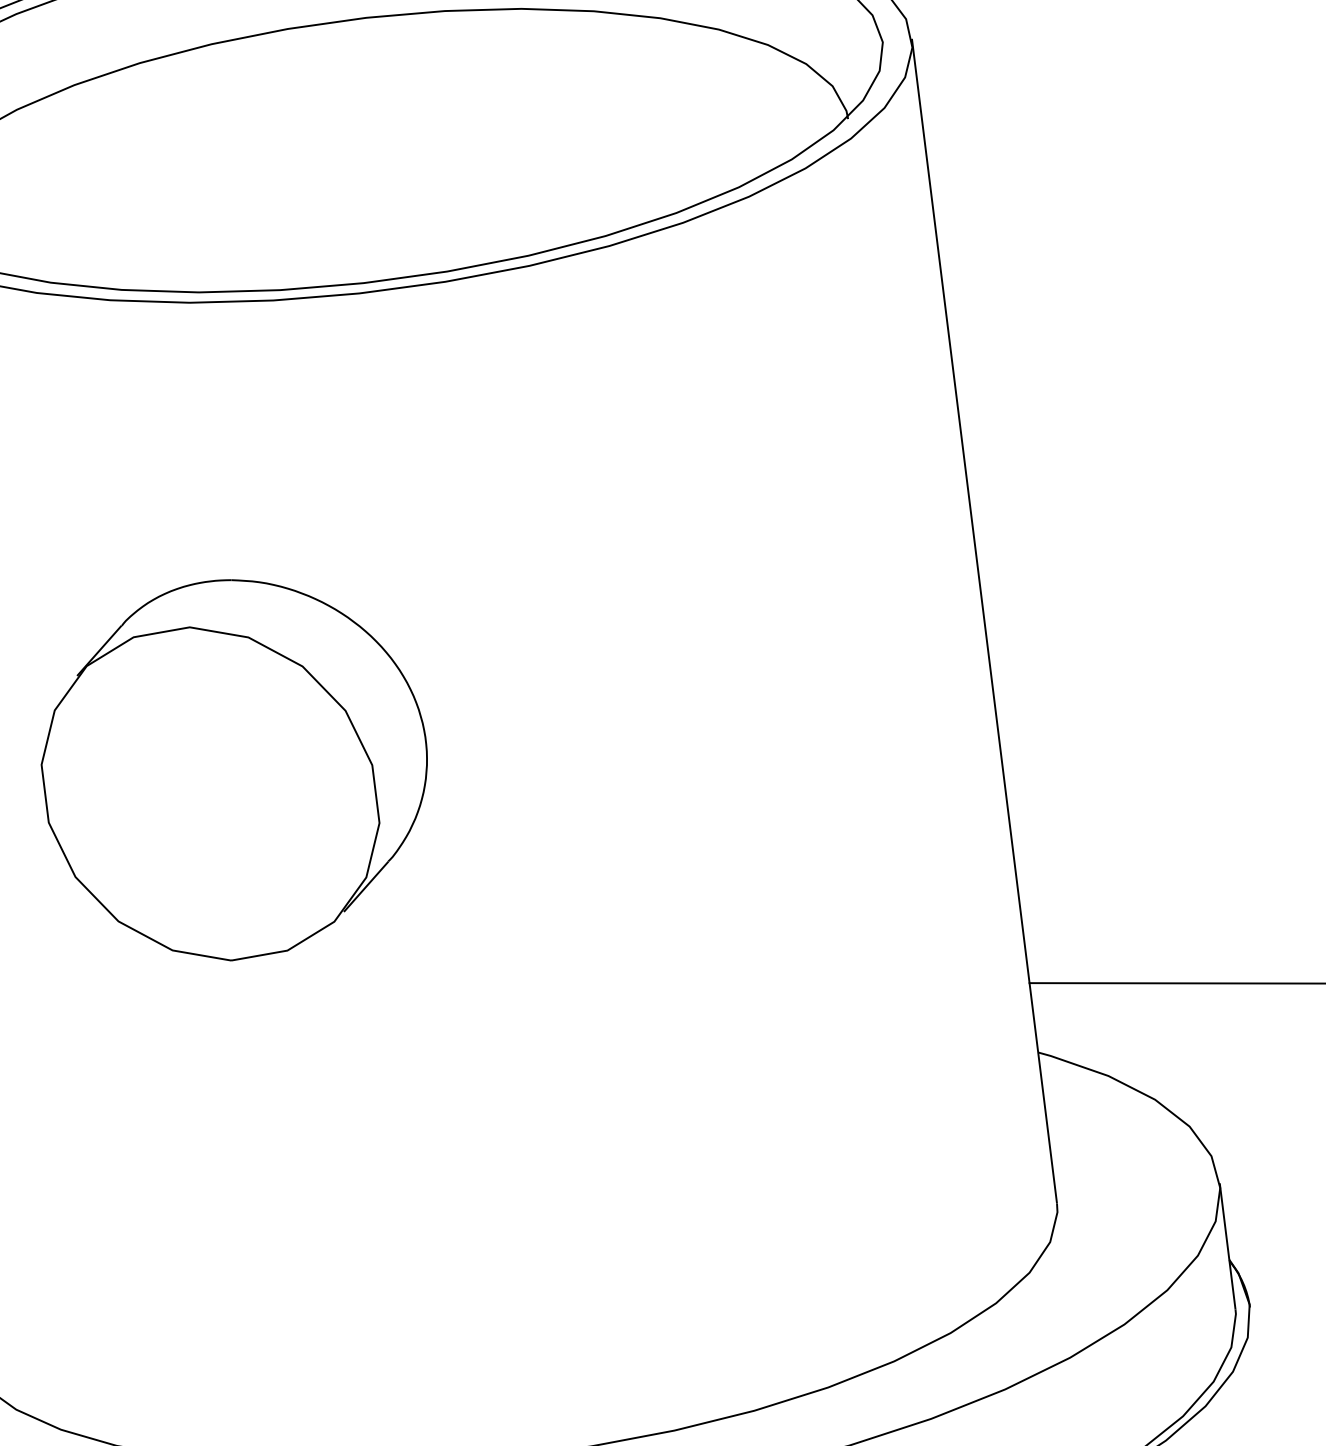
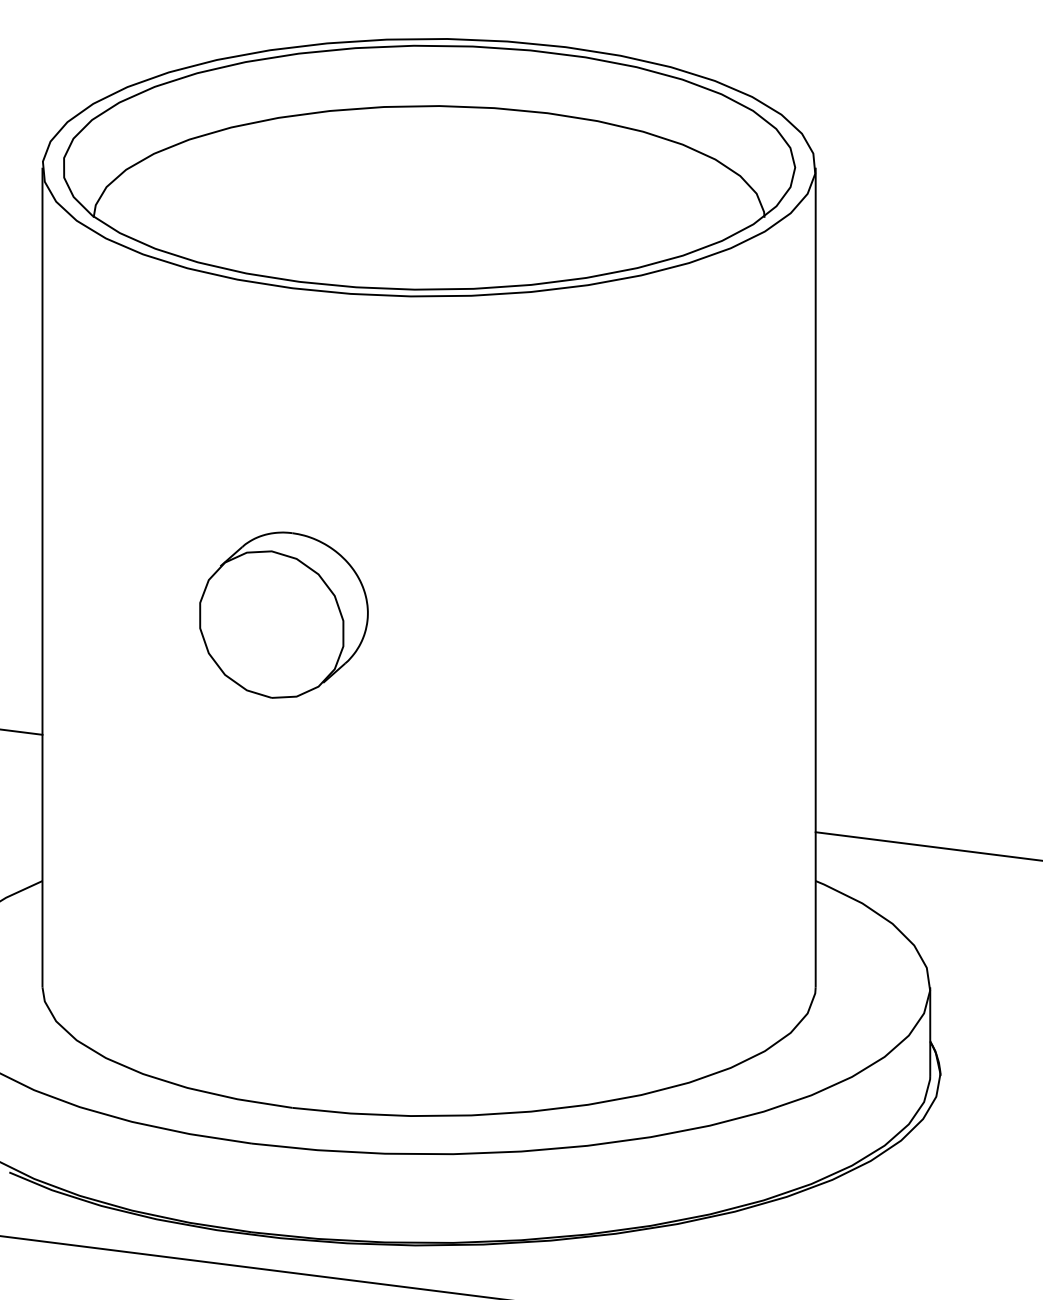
part: (234, 767) -> (283, 614), size x0.62

